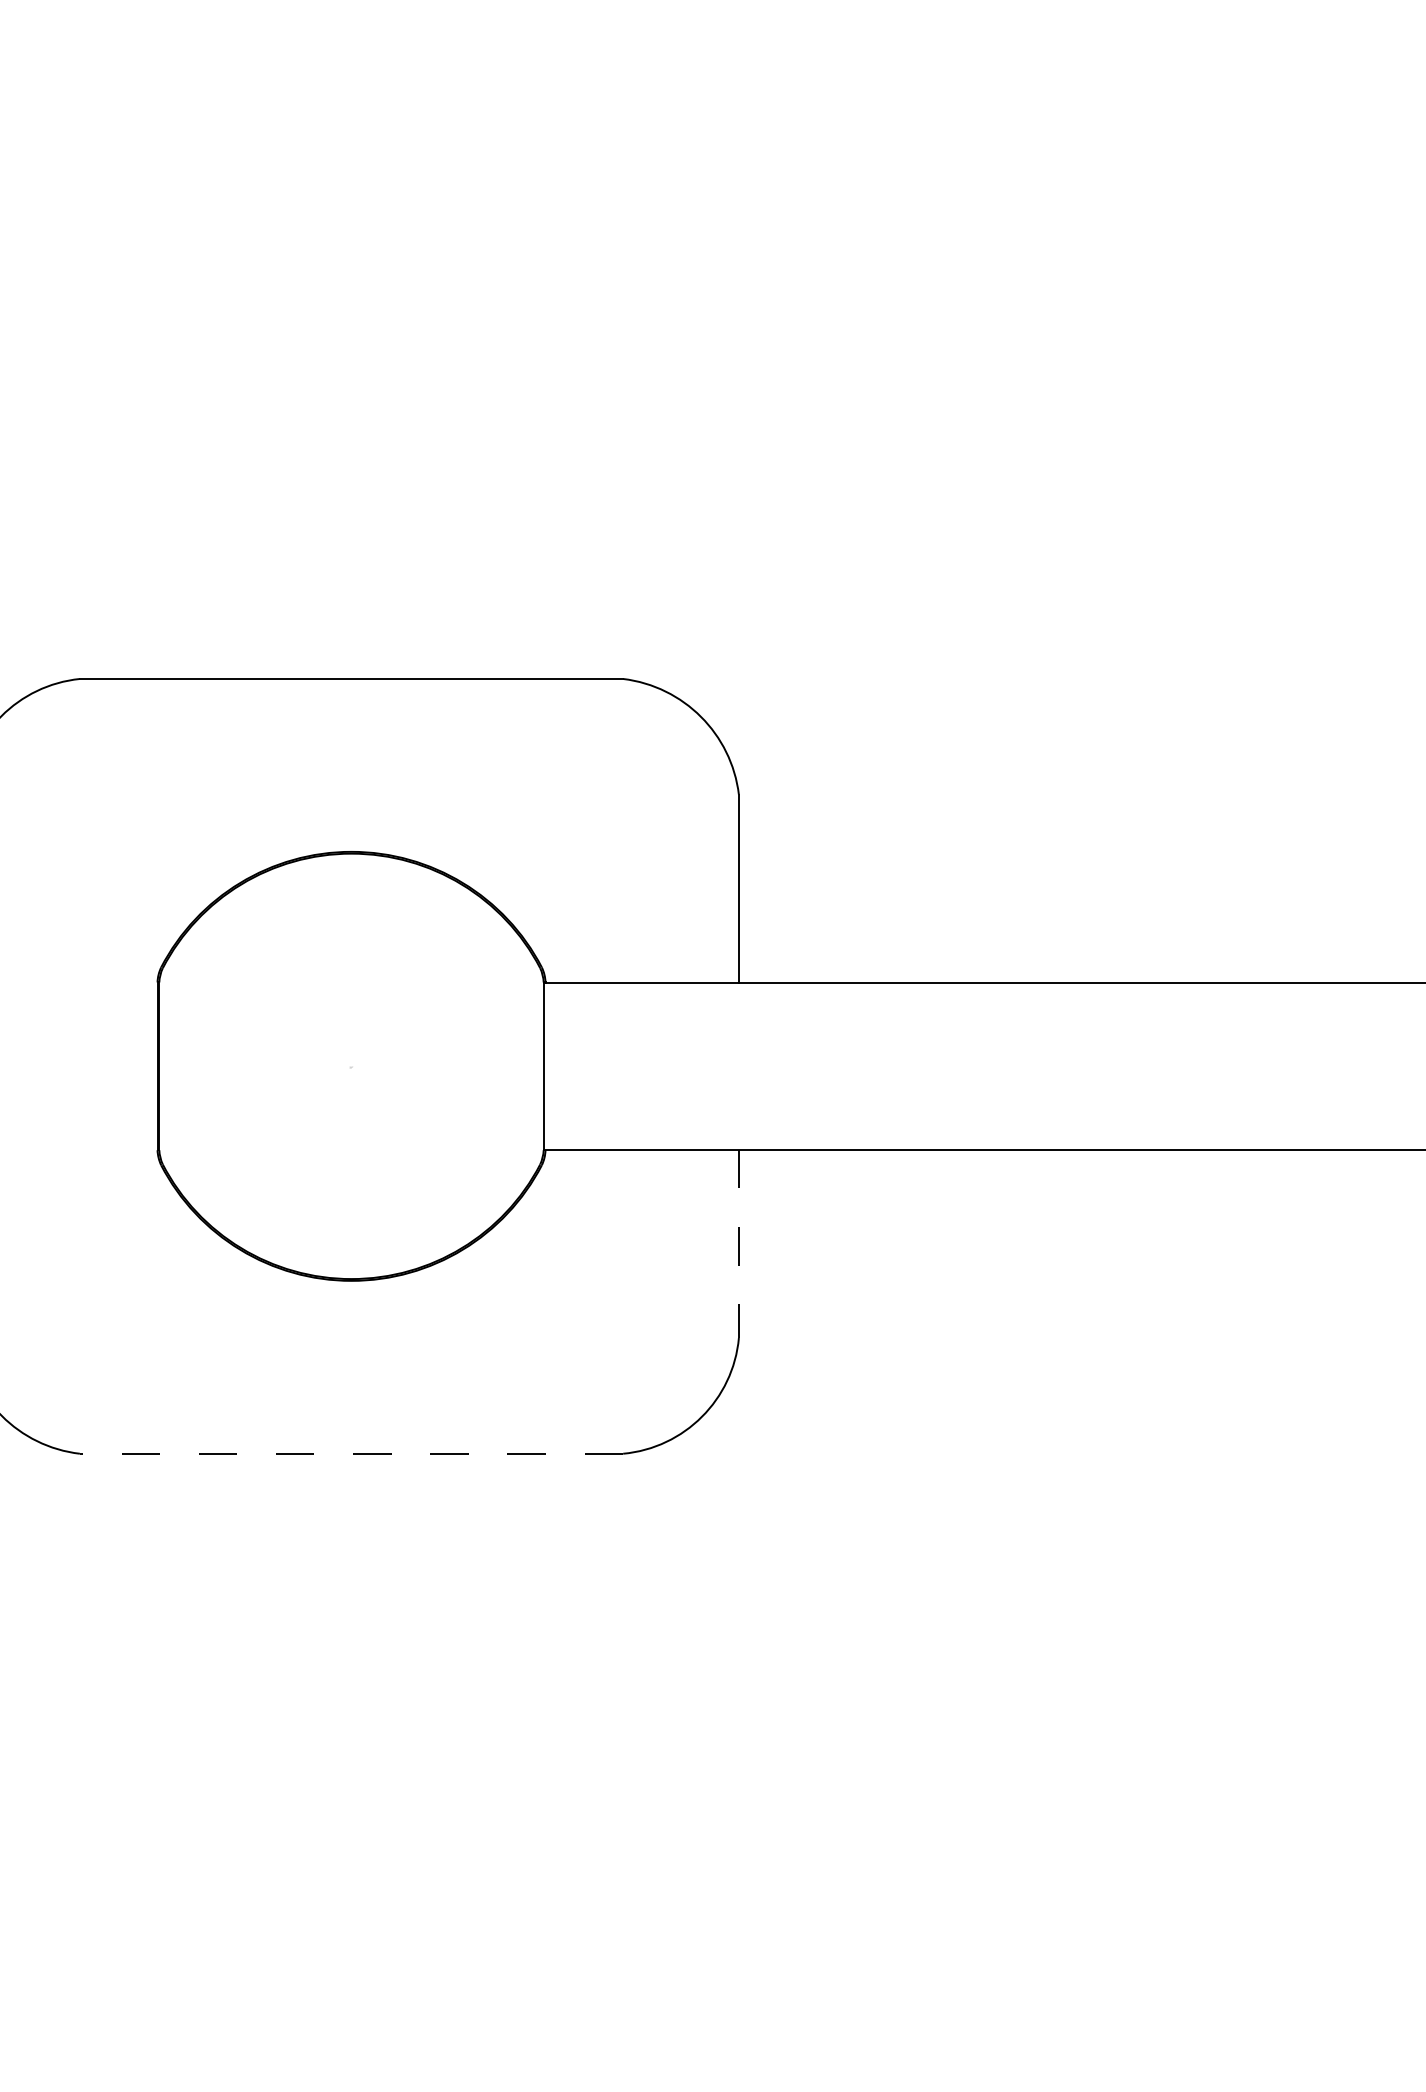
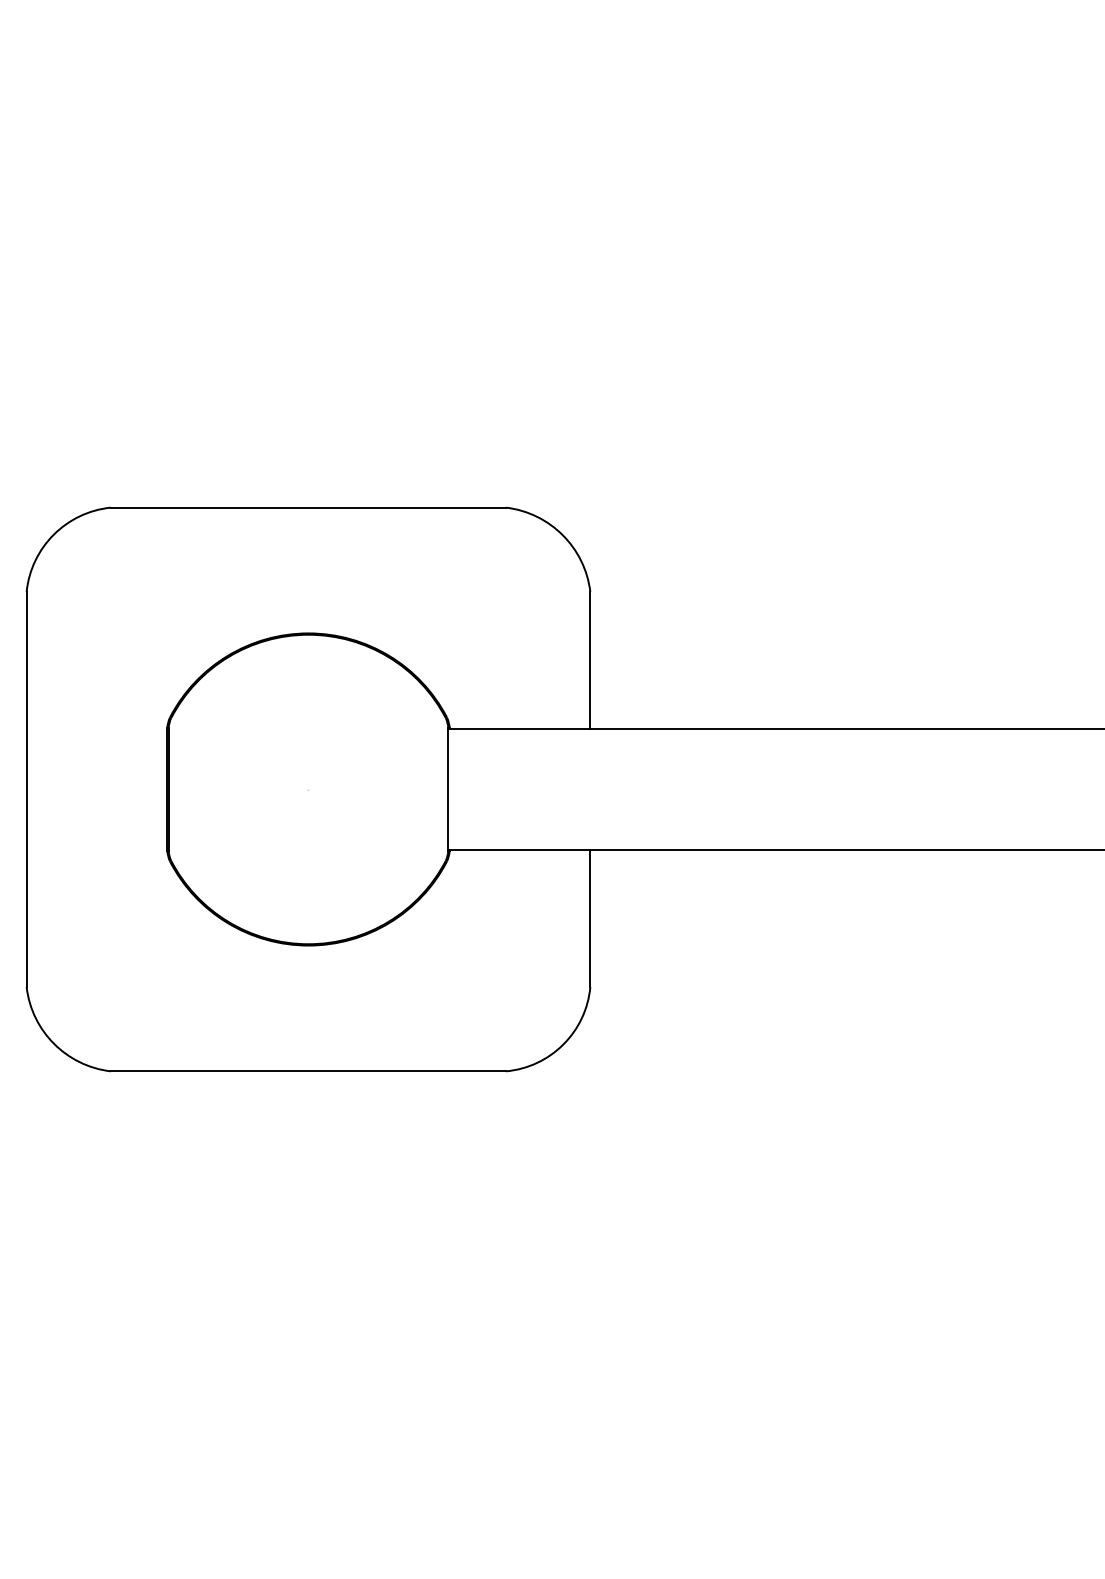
line: (739, 1245) -> (590, 919), dashed -> solid
line: (351, 1453) -> (308, 1071), dashed -> solid

